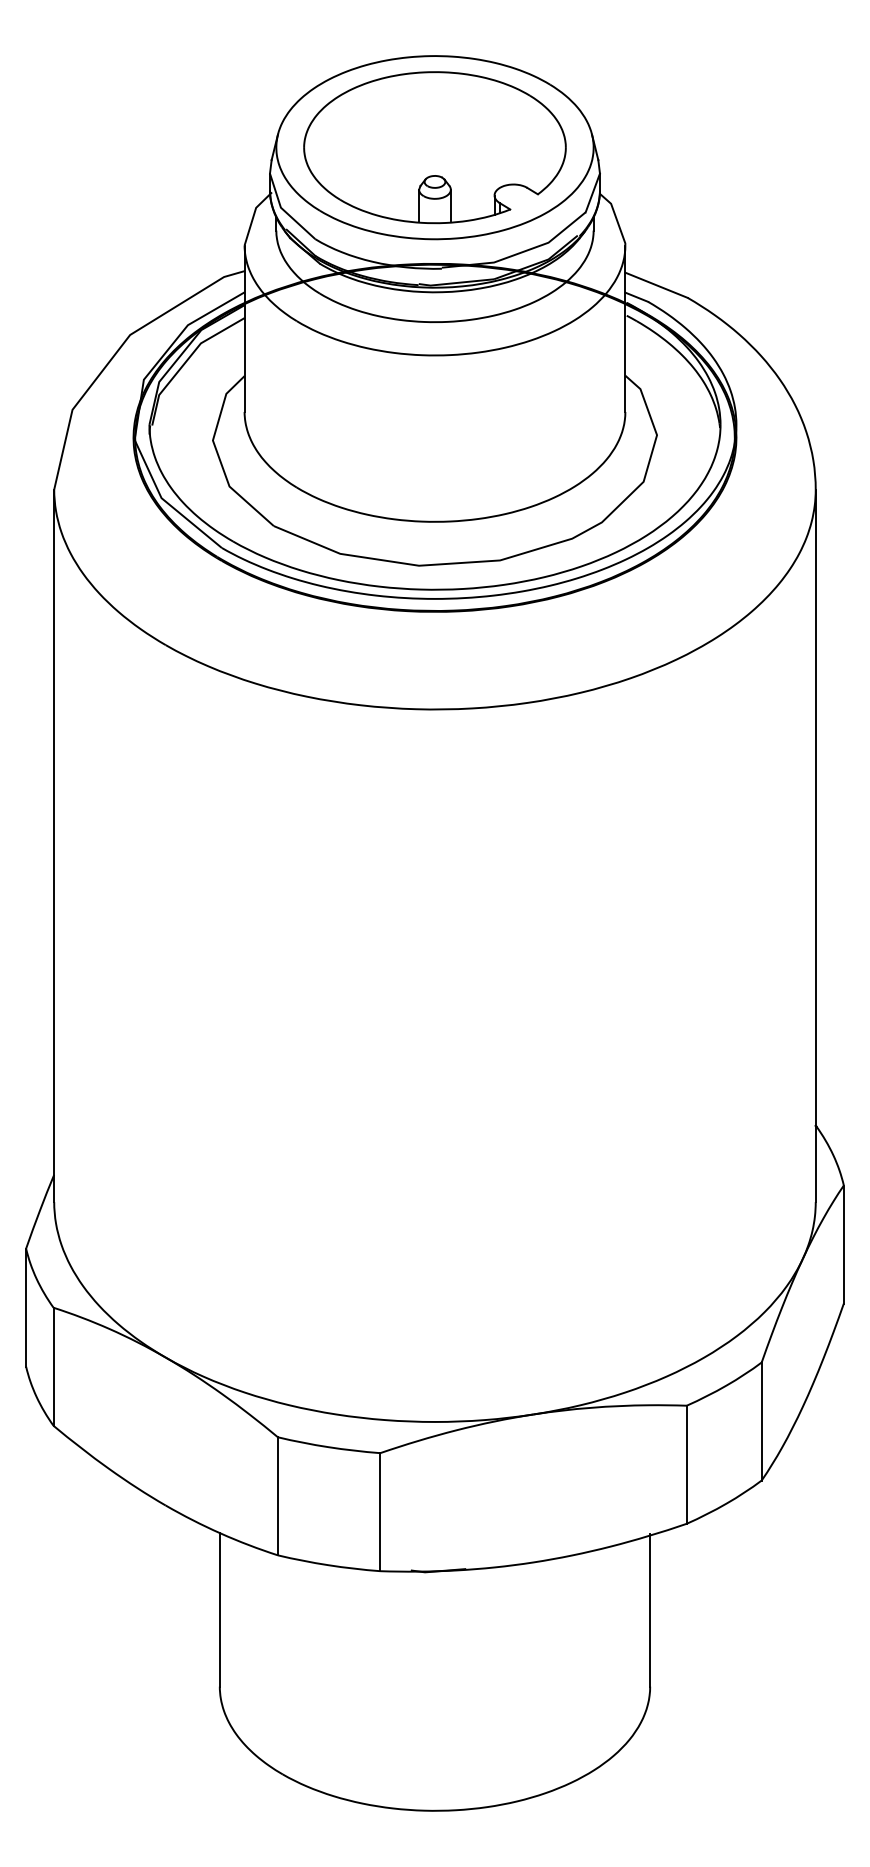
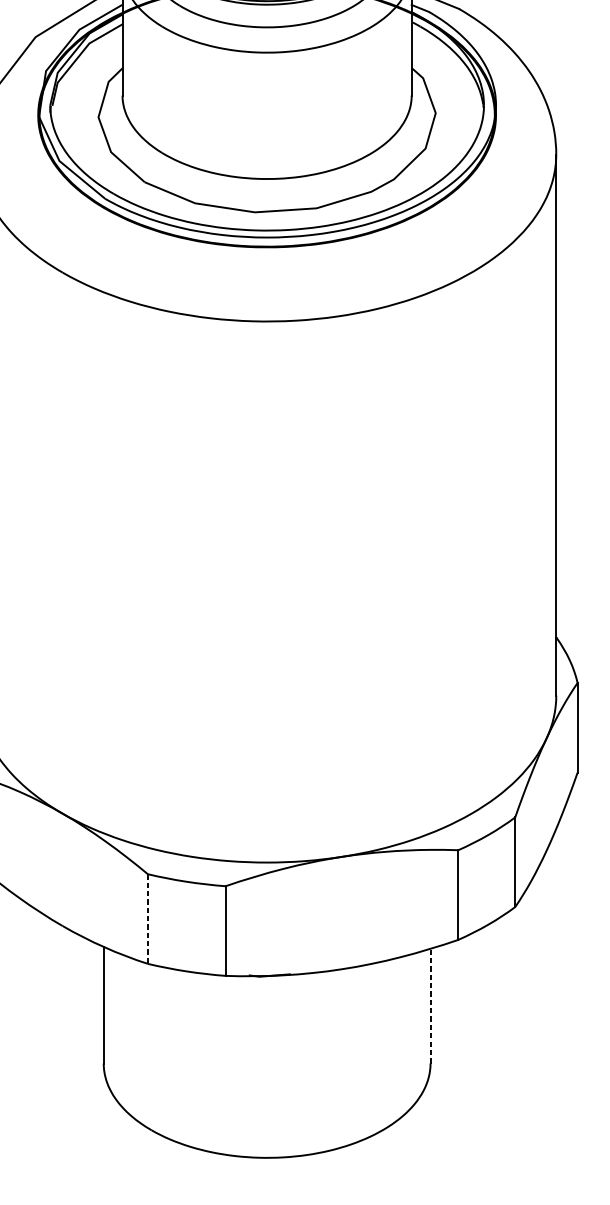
line: (277, 1496) -> (147, 919), solid -> dashed
line: (650, 1609) -> (430, 1004), solid -> dashed

